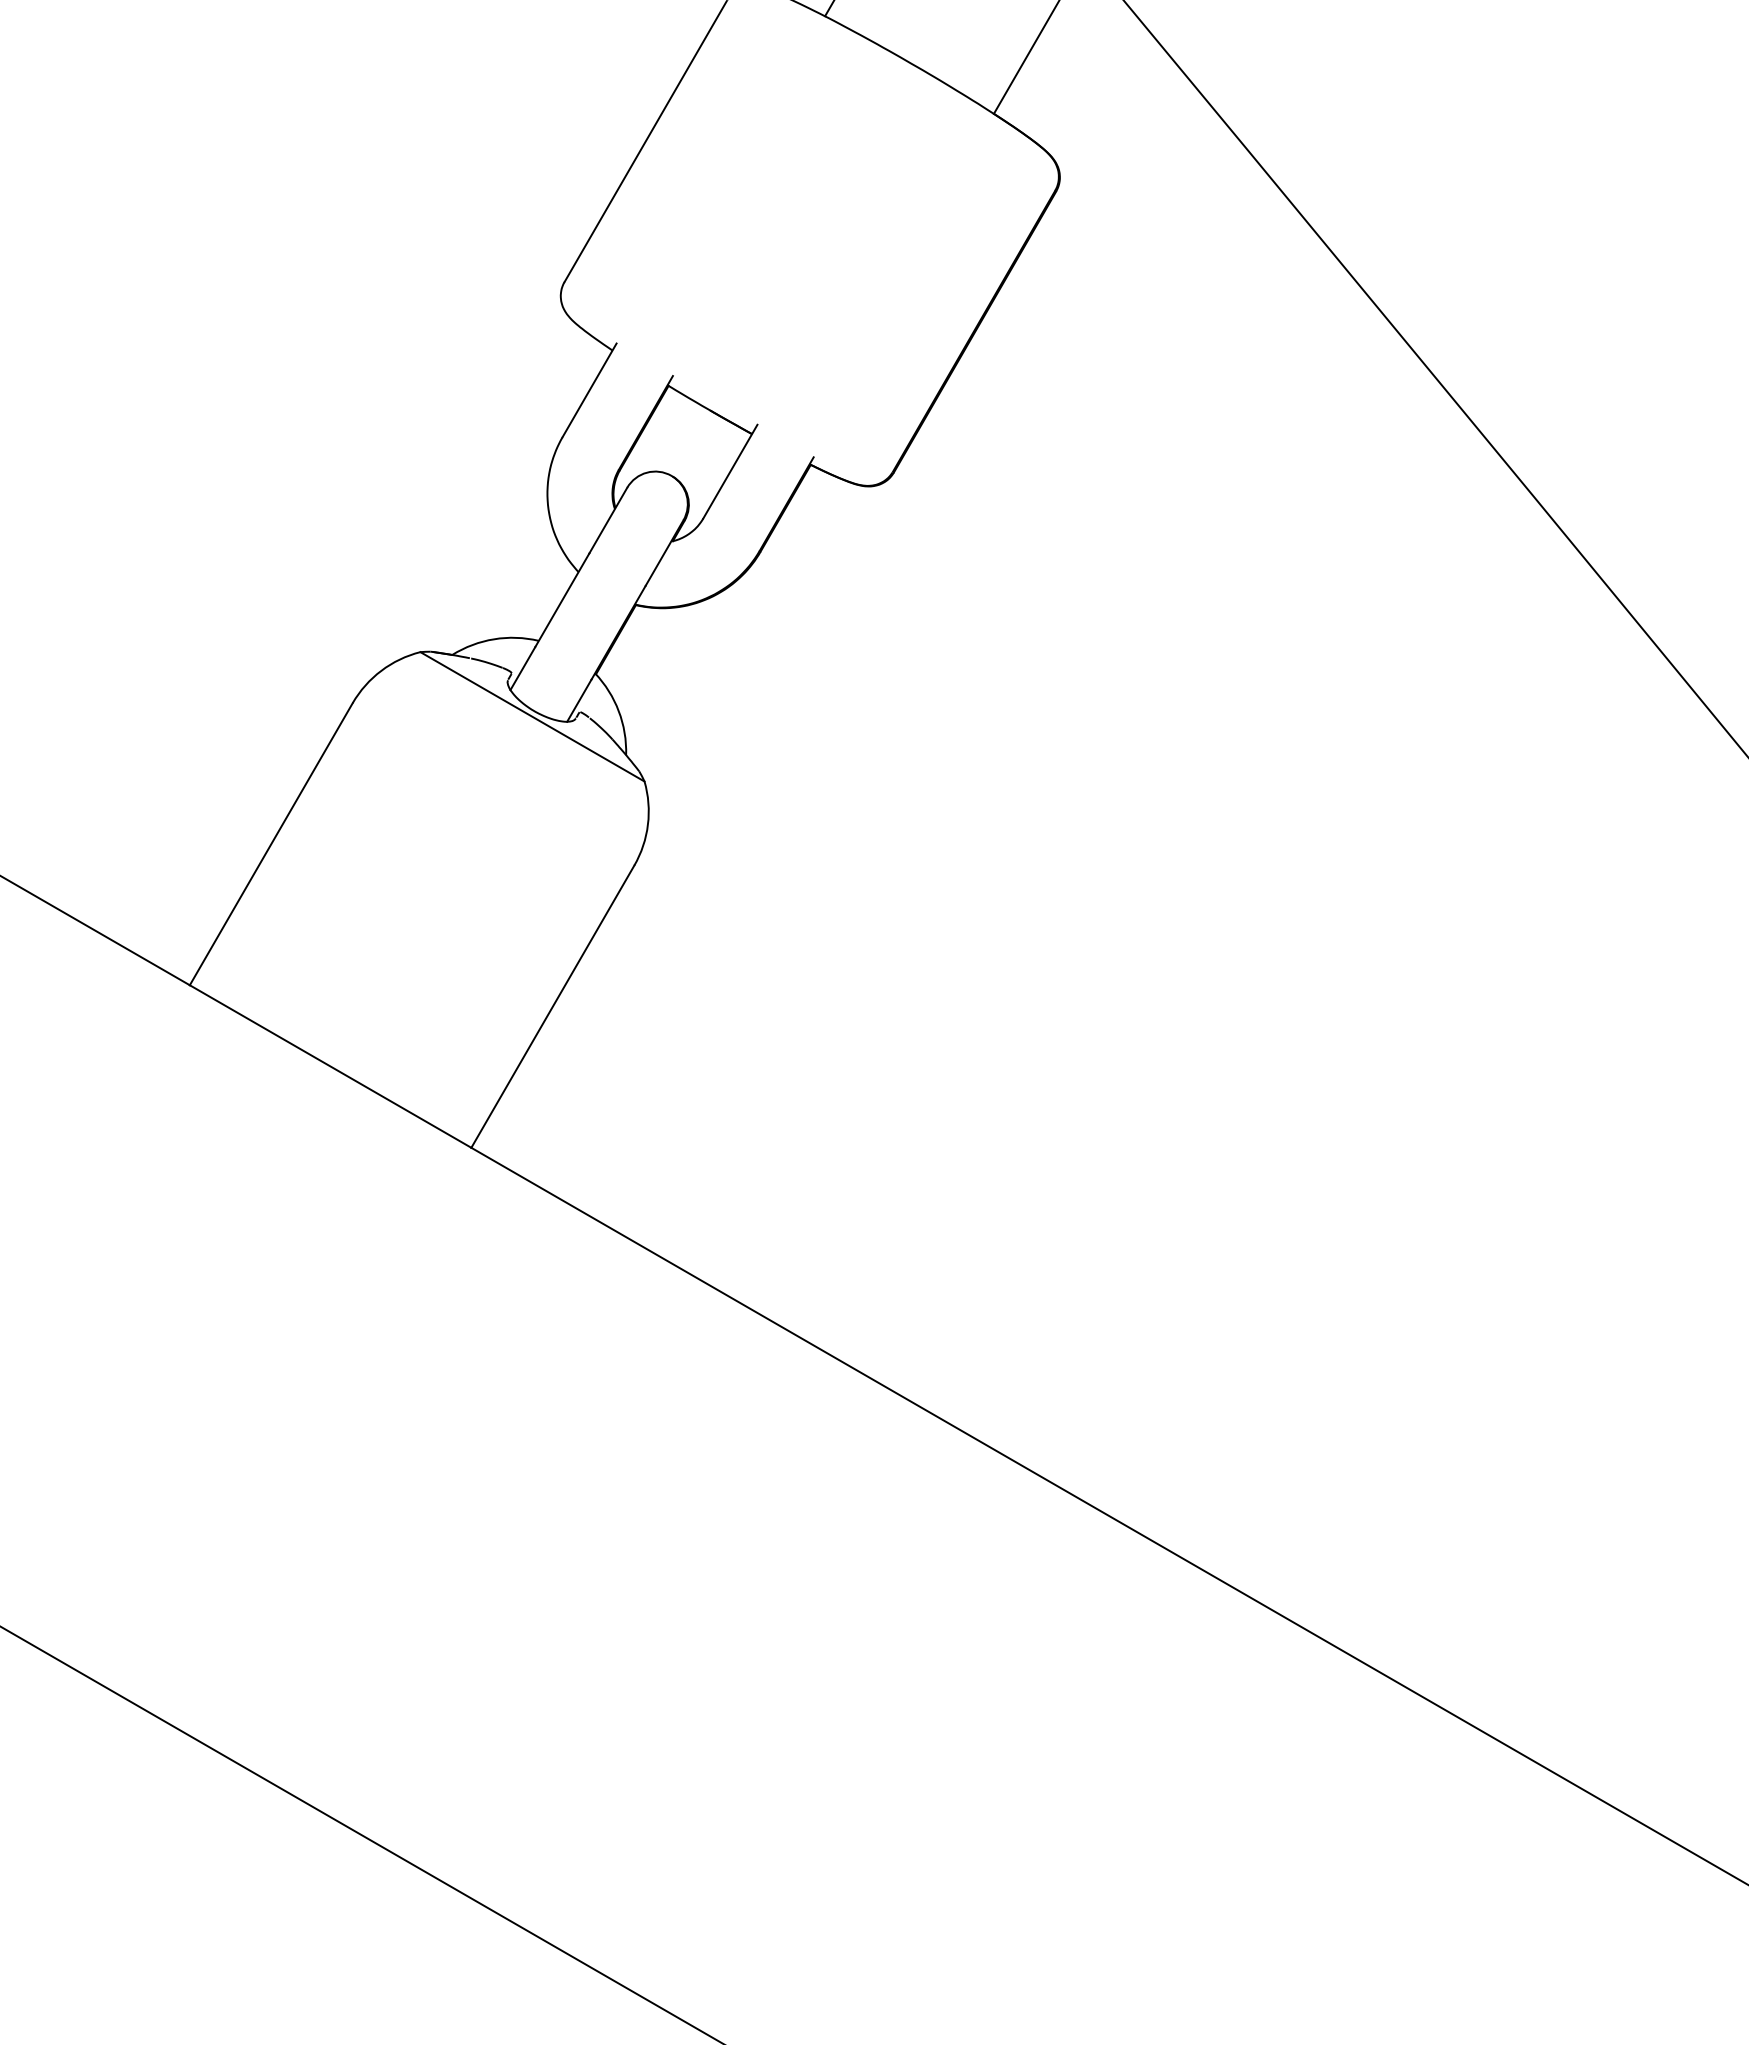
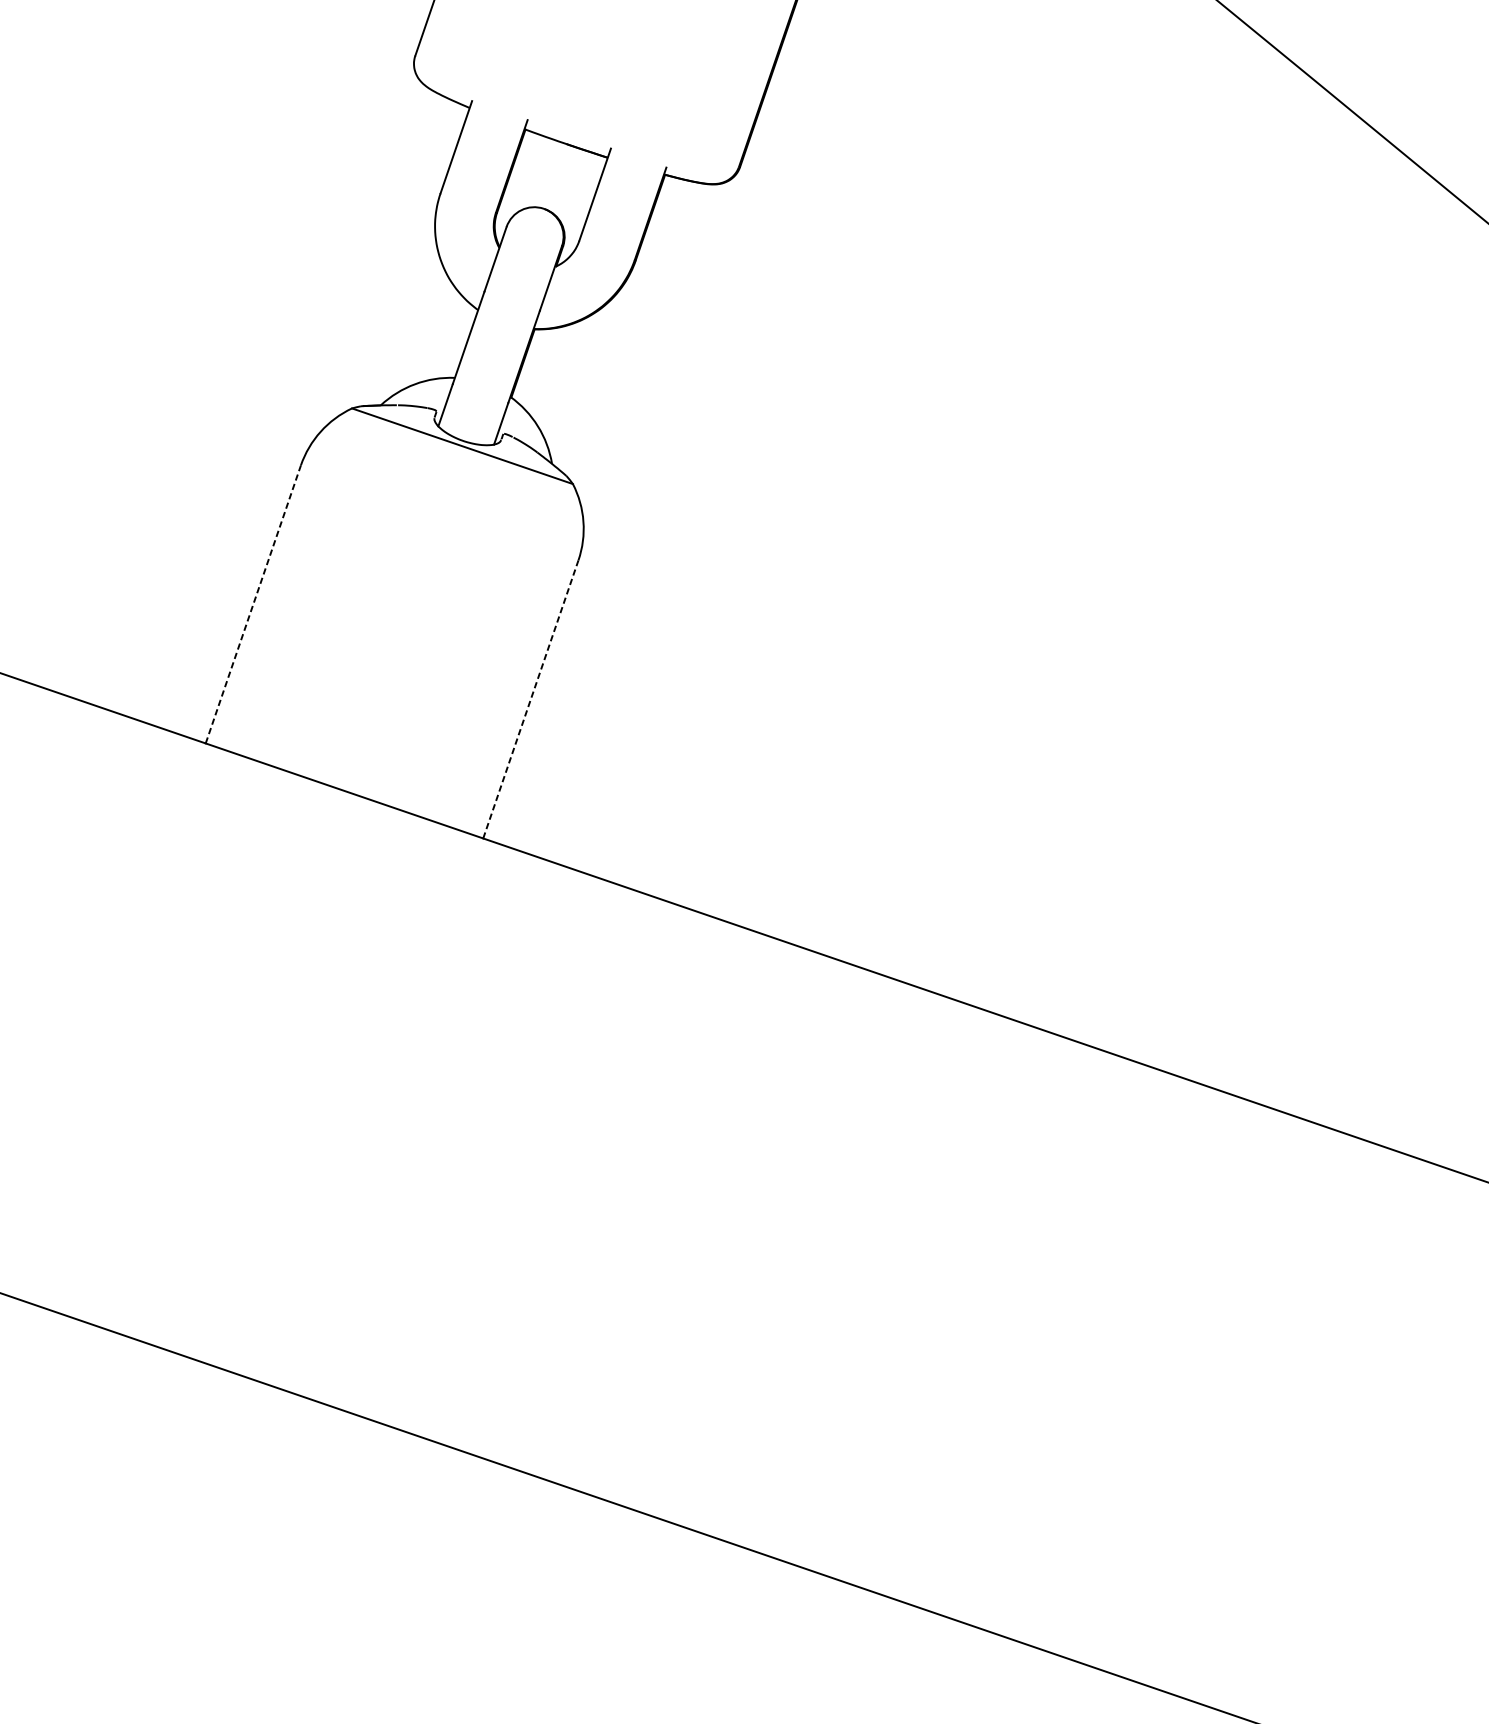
line: (271, 844) -> (253, 604), solid -> dashed
line: (552, 1006) -> (530, 699), solid -> dashed

